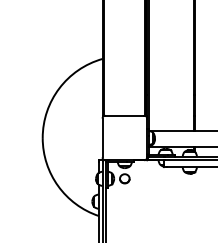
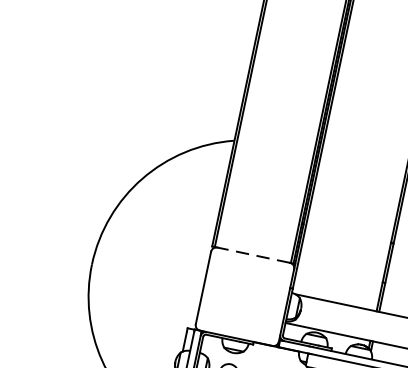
line: (124, 115) -> (253, 254), solid -> dashed

